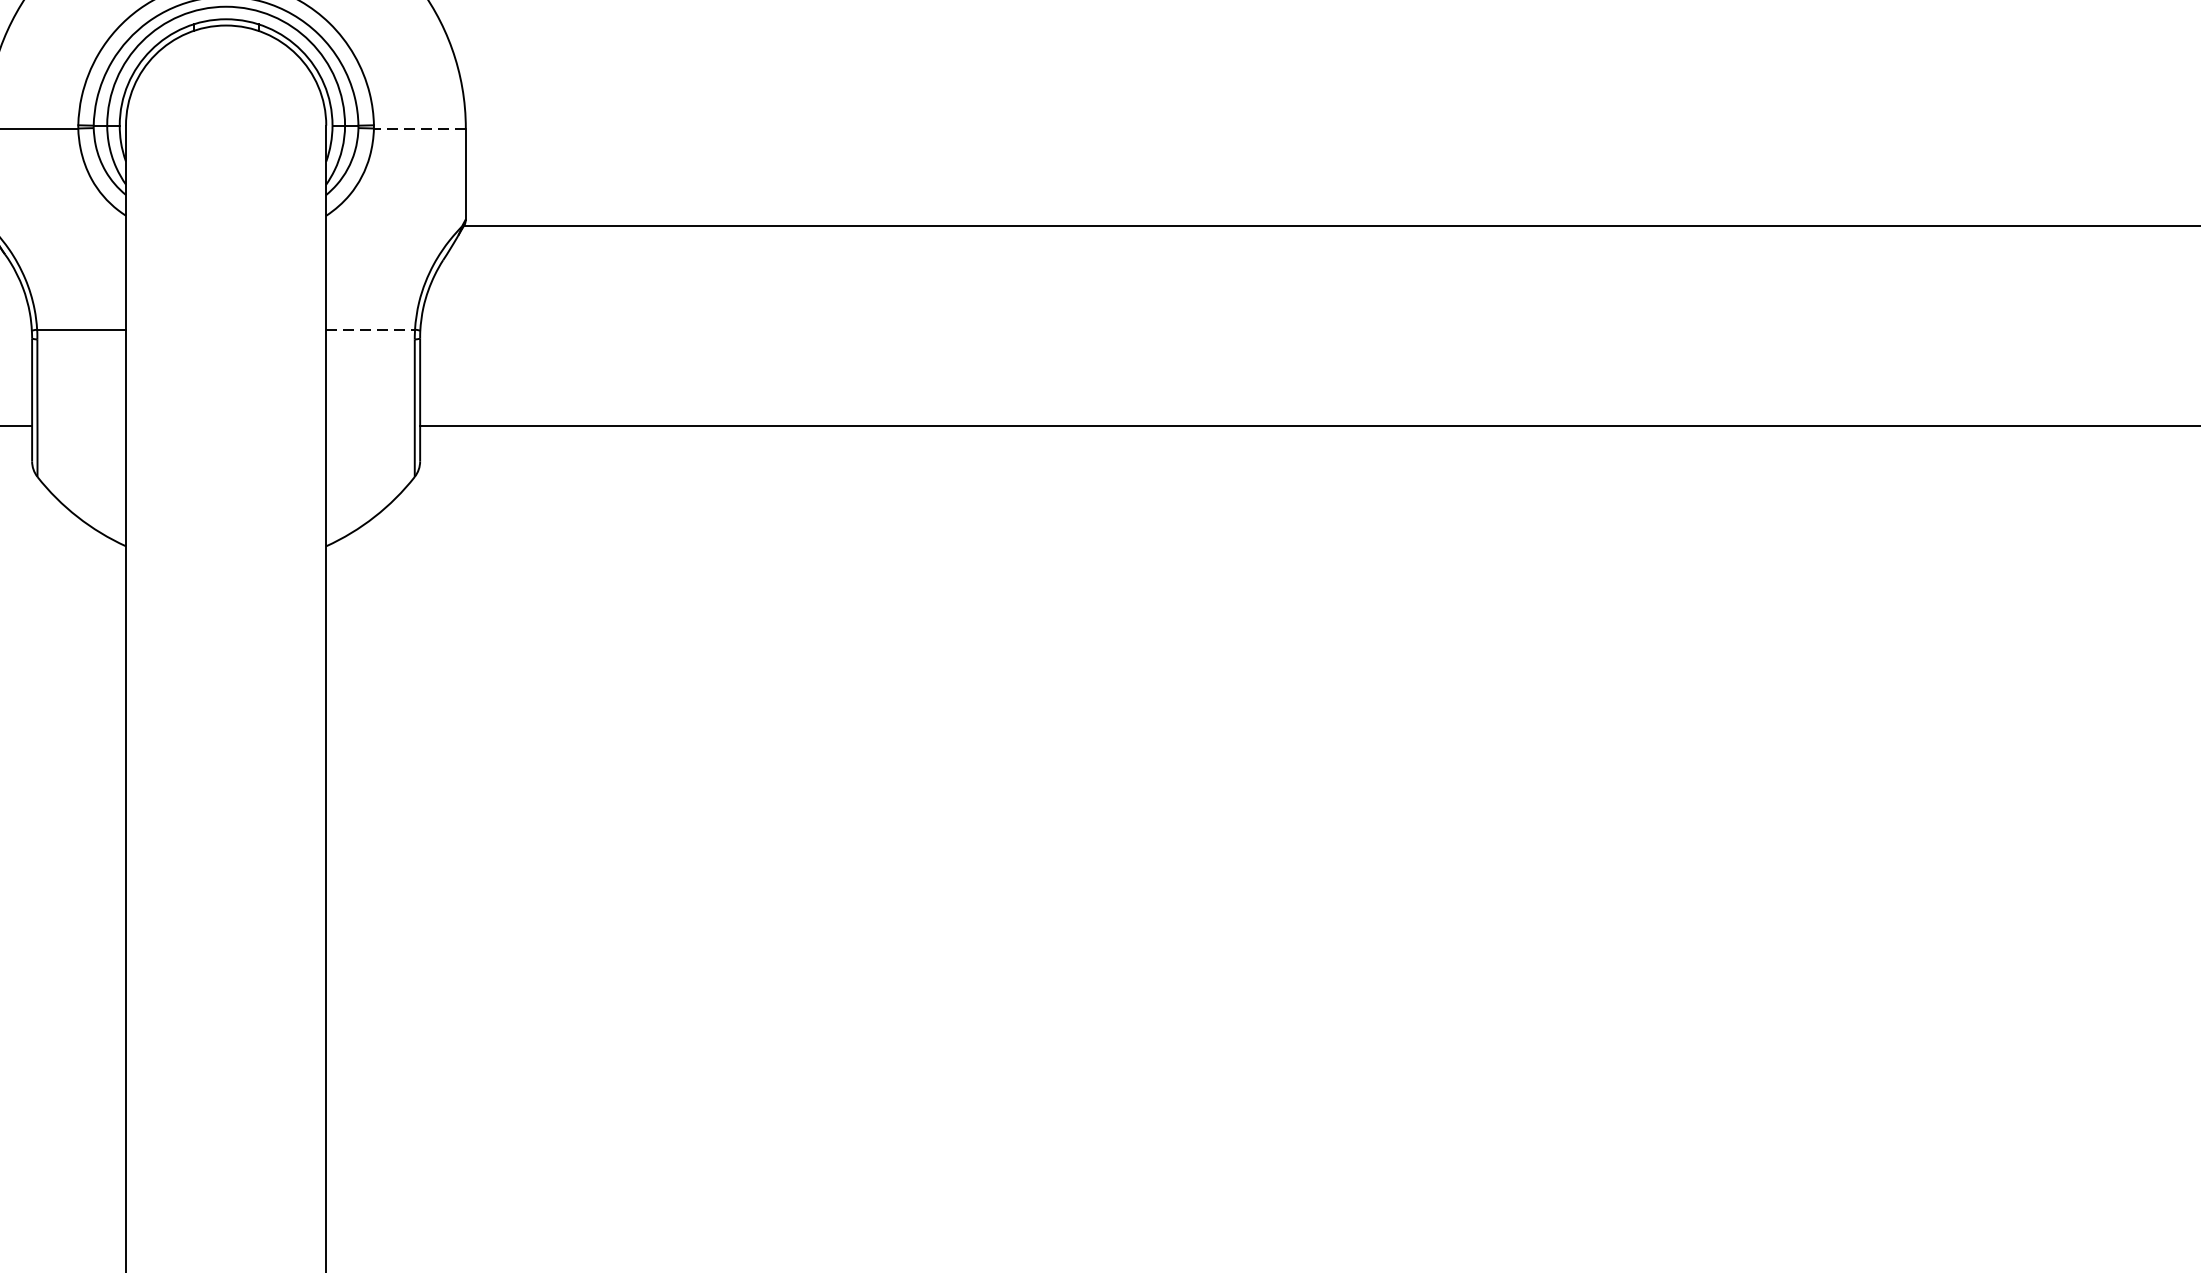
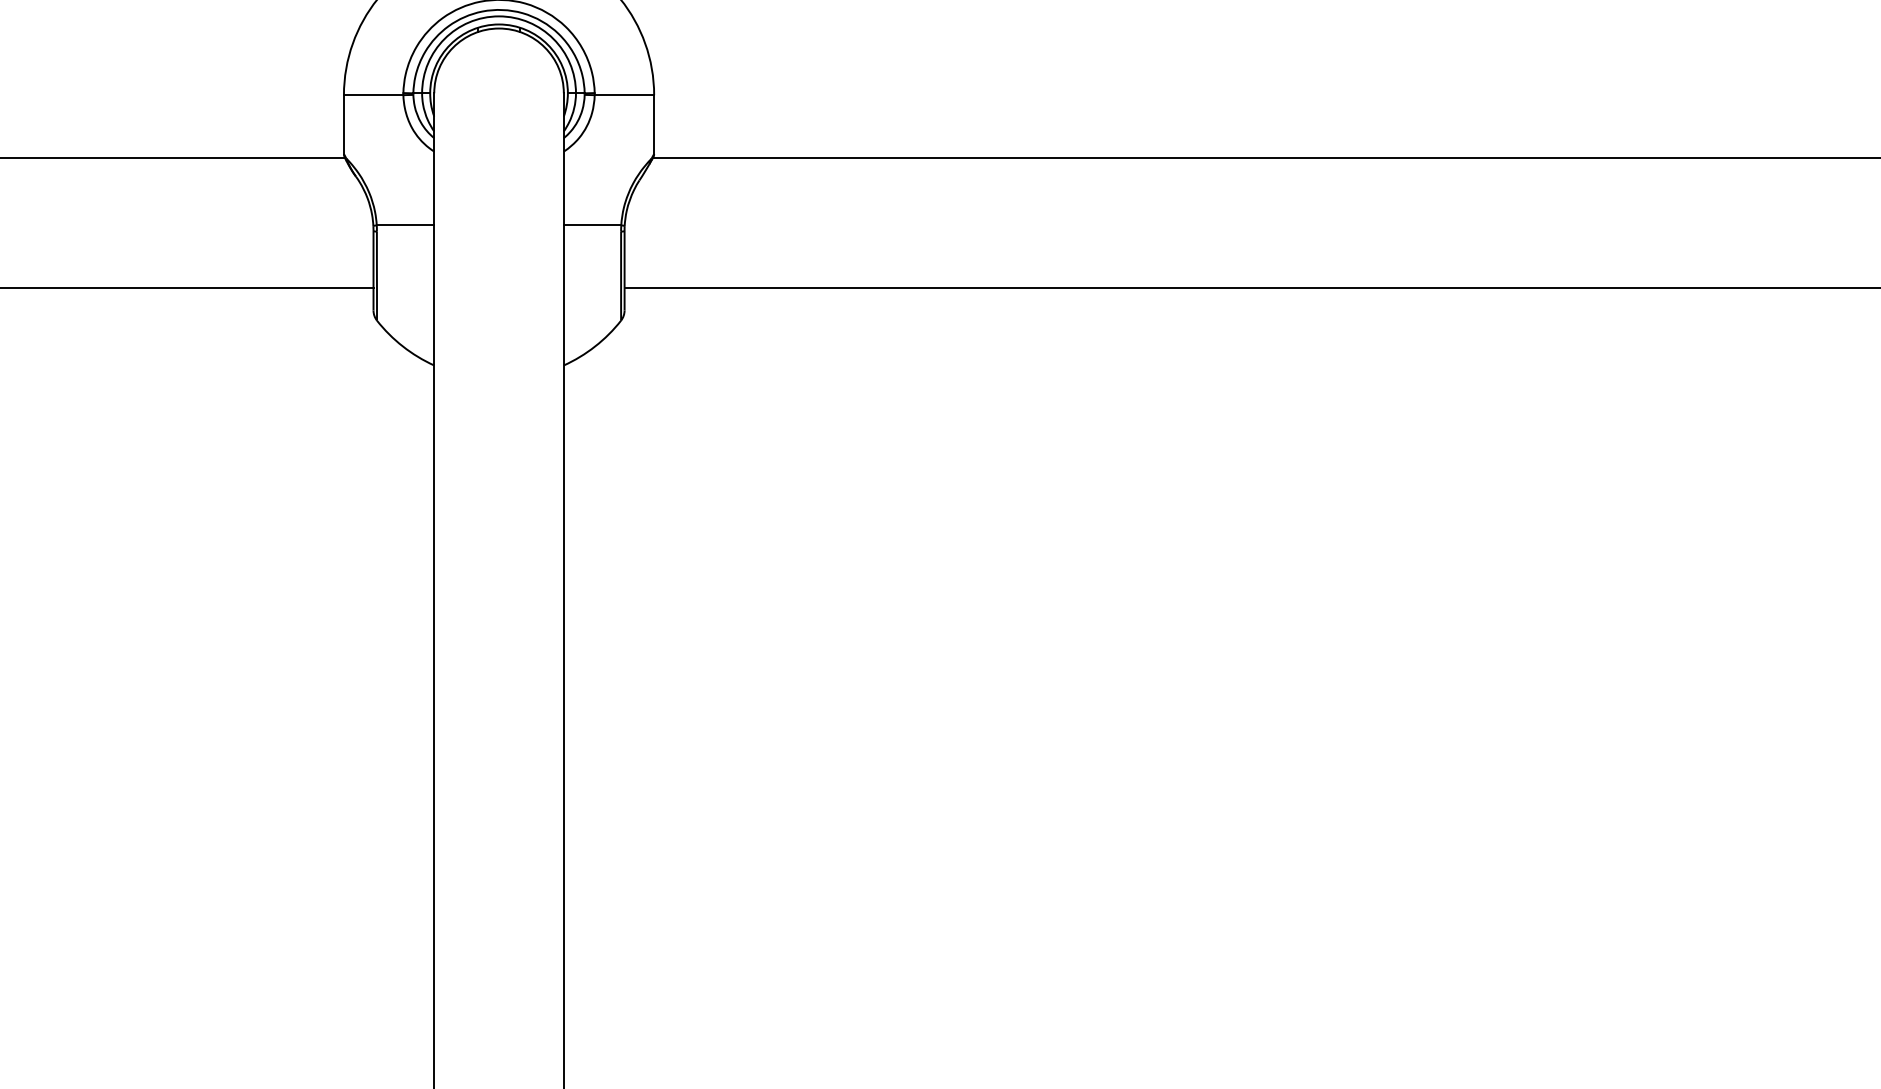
line: (420, 129) -> (624, 95), dashed -> solid
line: (370, 329) -> (592, 225), dashed -> solid

